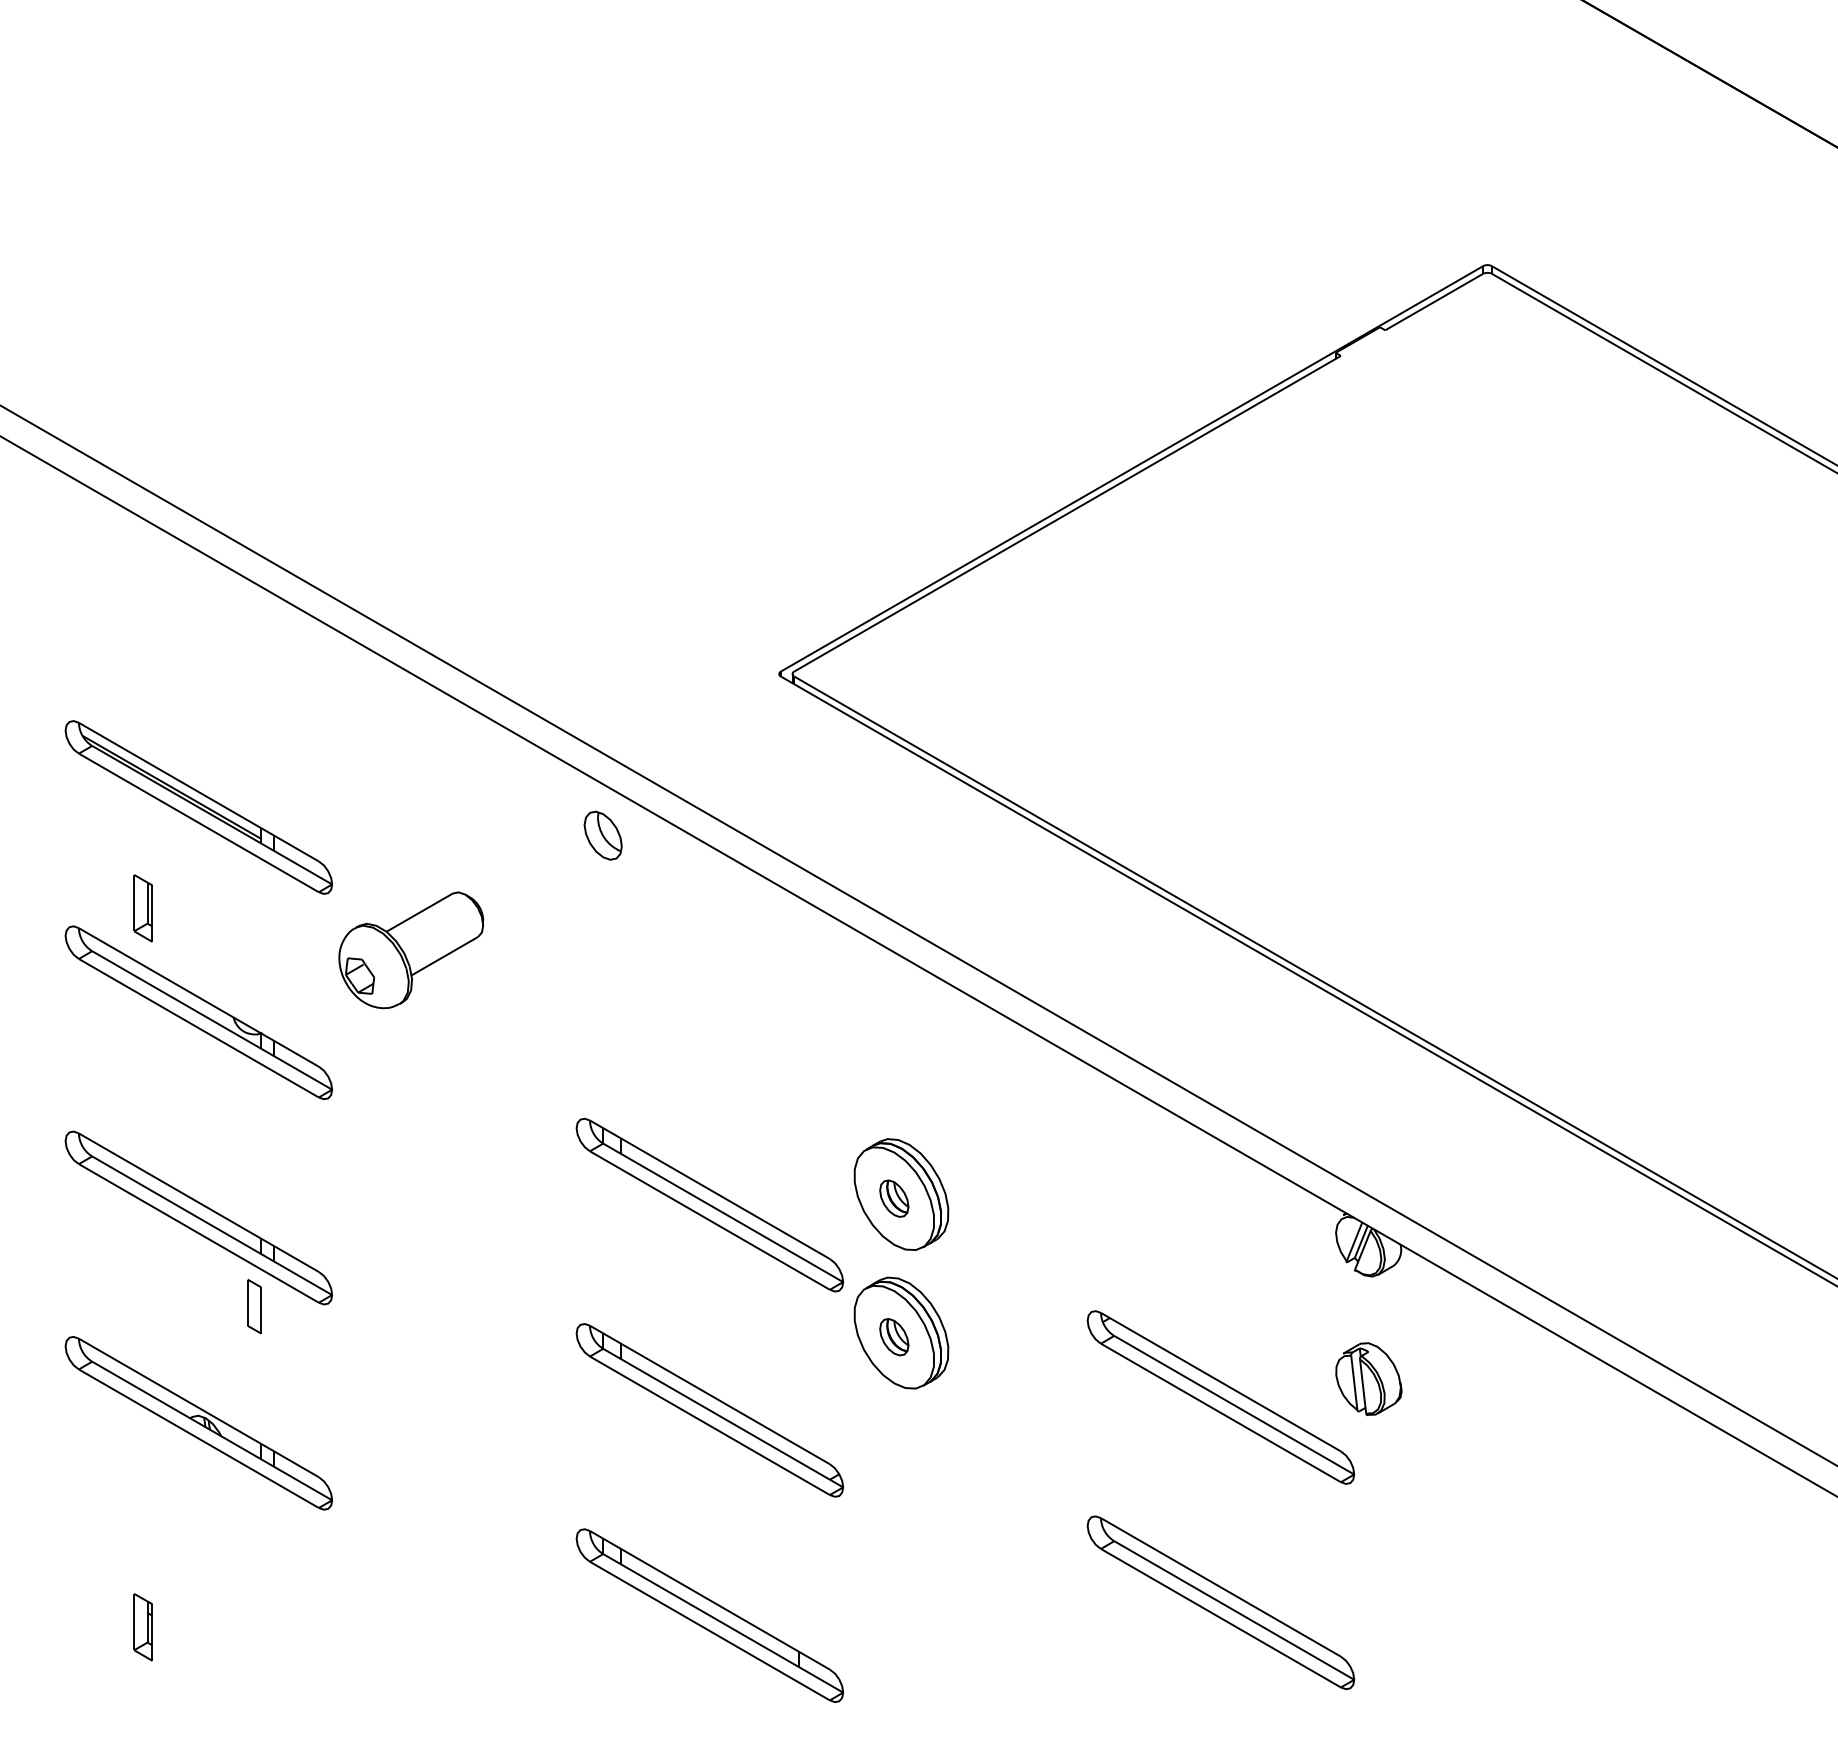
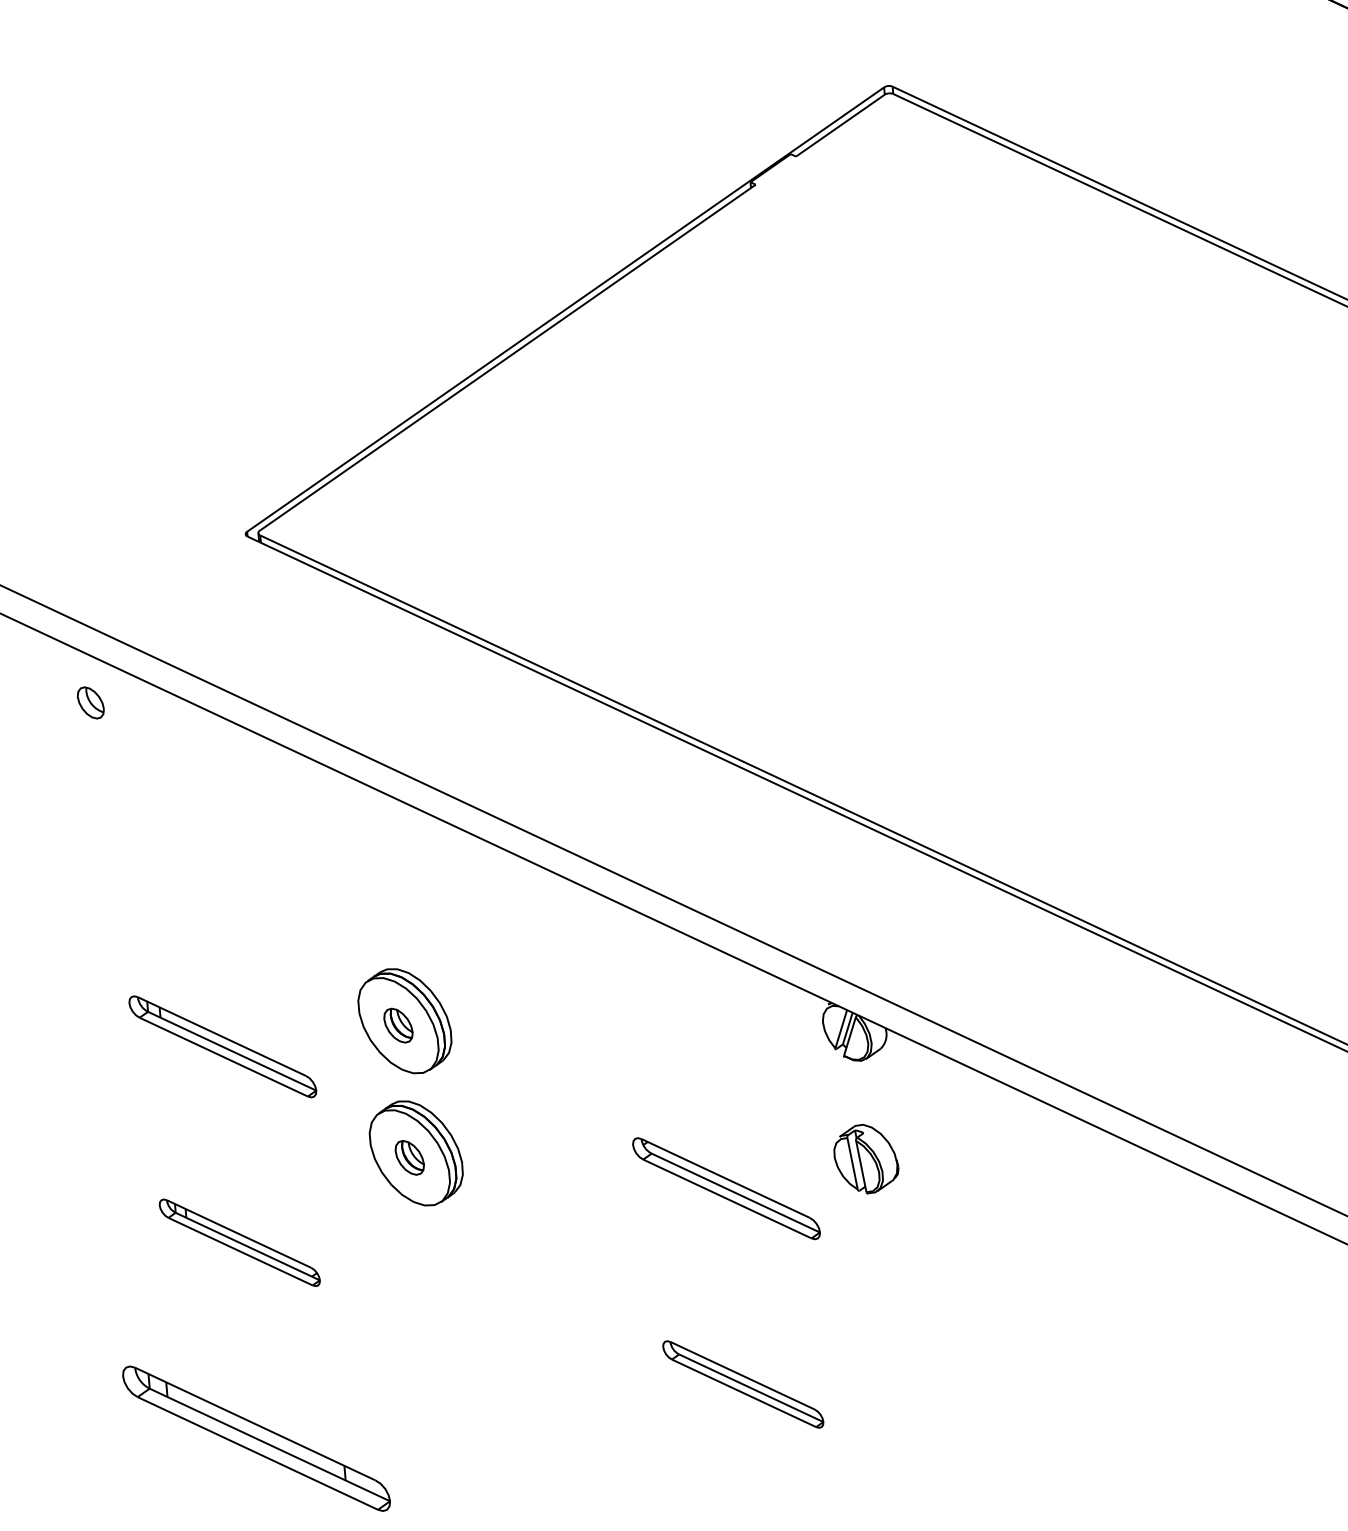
part: (602, 835) -> (90, 702), size x0.7
part: (709, 1204) -> (222, 1046), size x0.7
part: (1220, 1397) -> (726, 1188), size x0.7
part: (709, 1410) -> (239, 1242), size x0.6
part: (1220, 1602) -> (742, 1384), size x0.6

